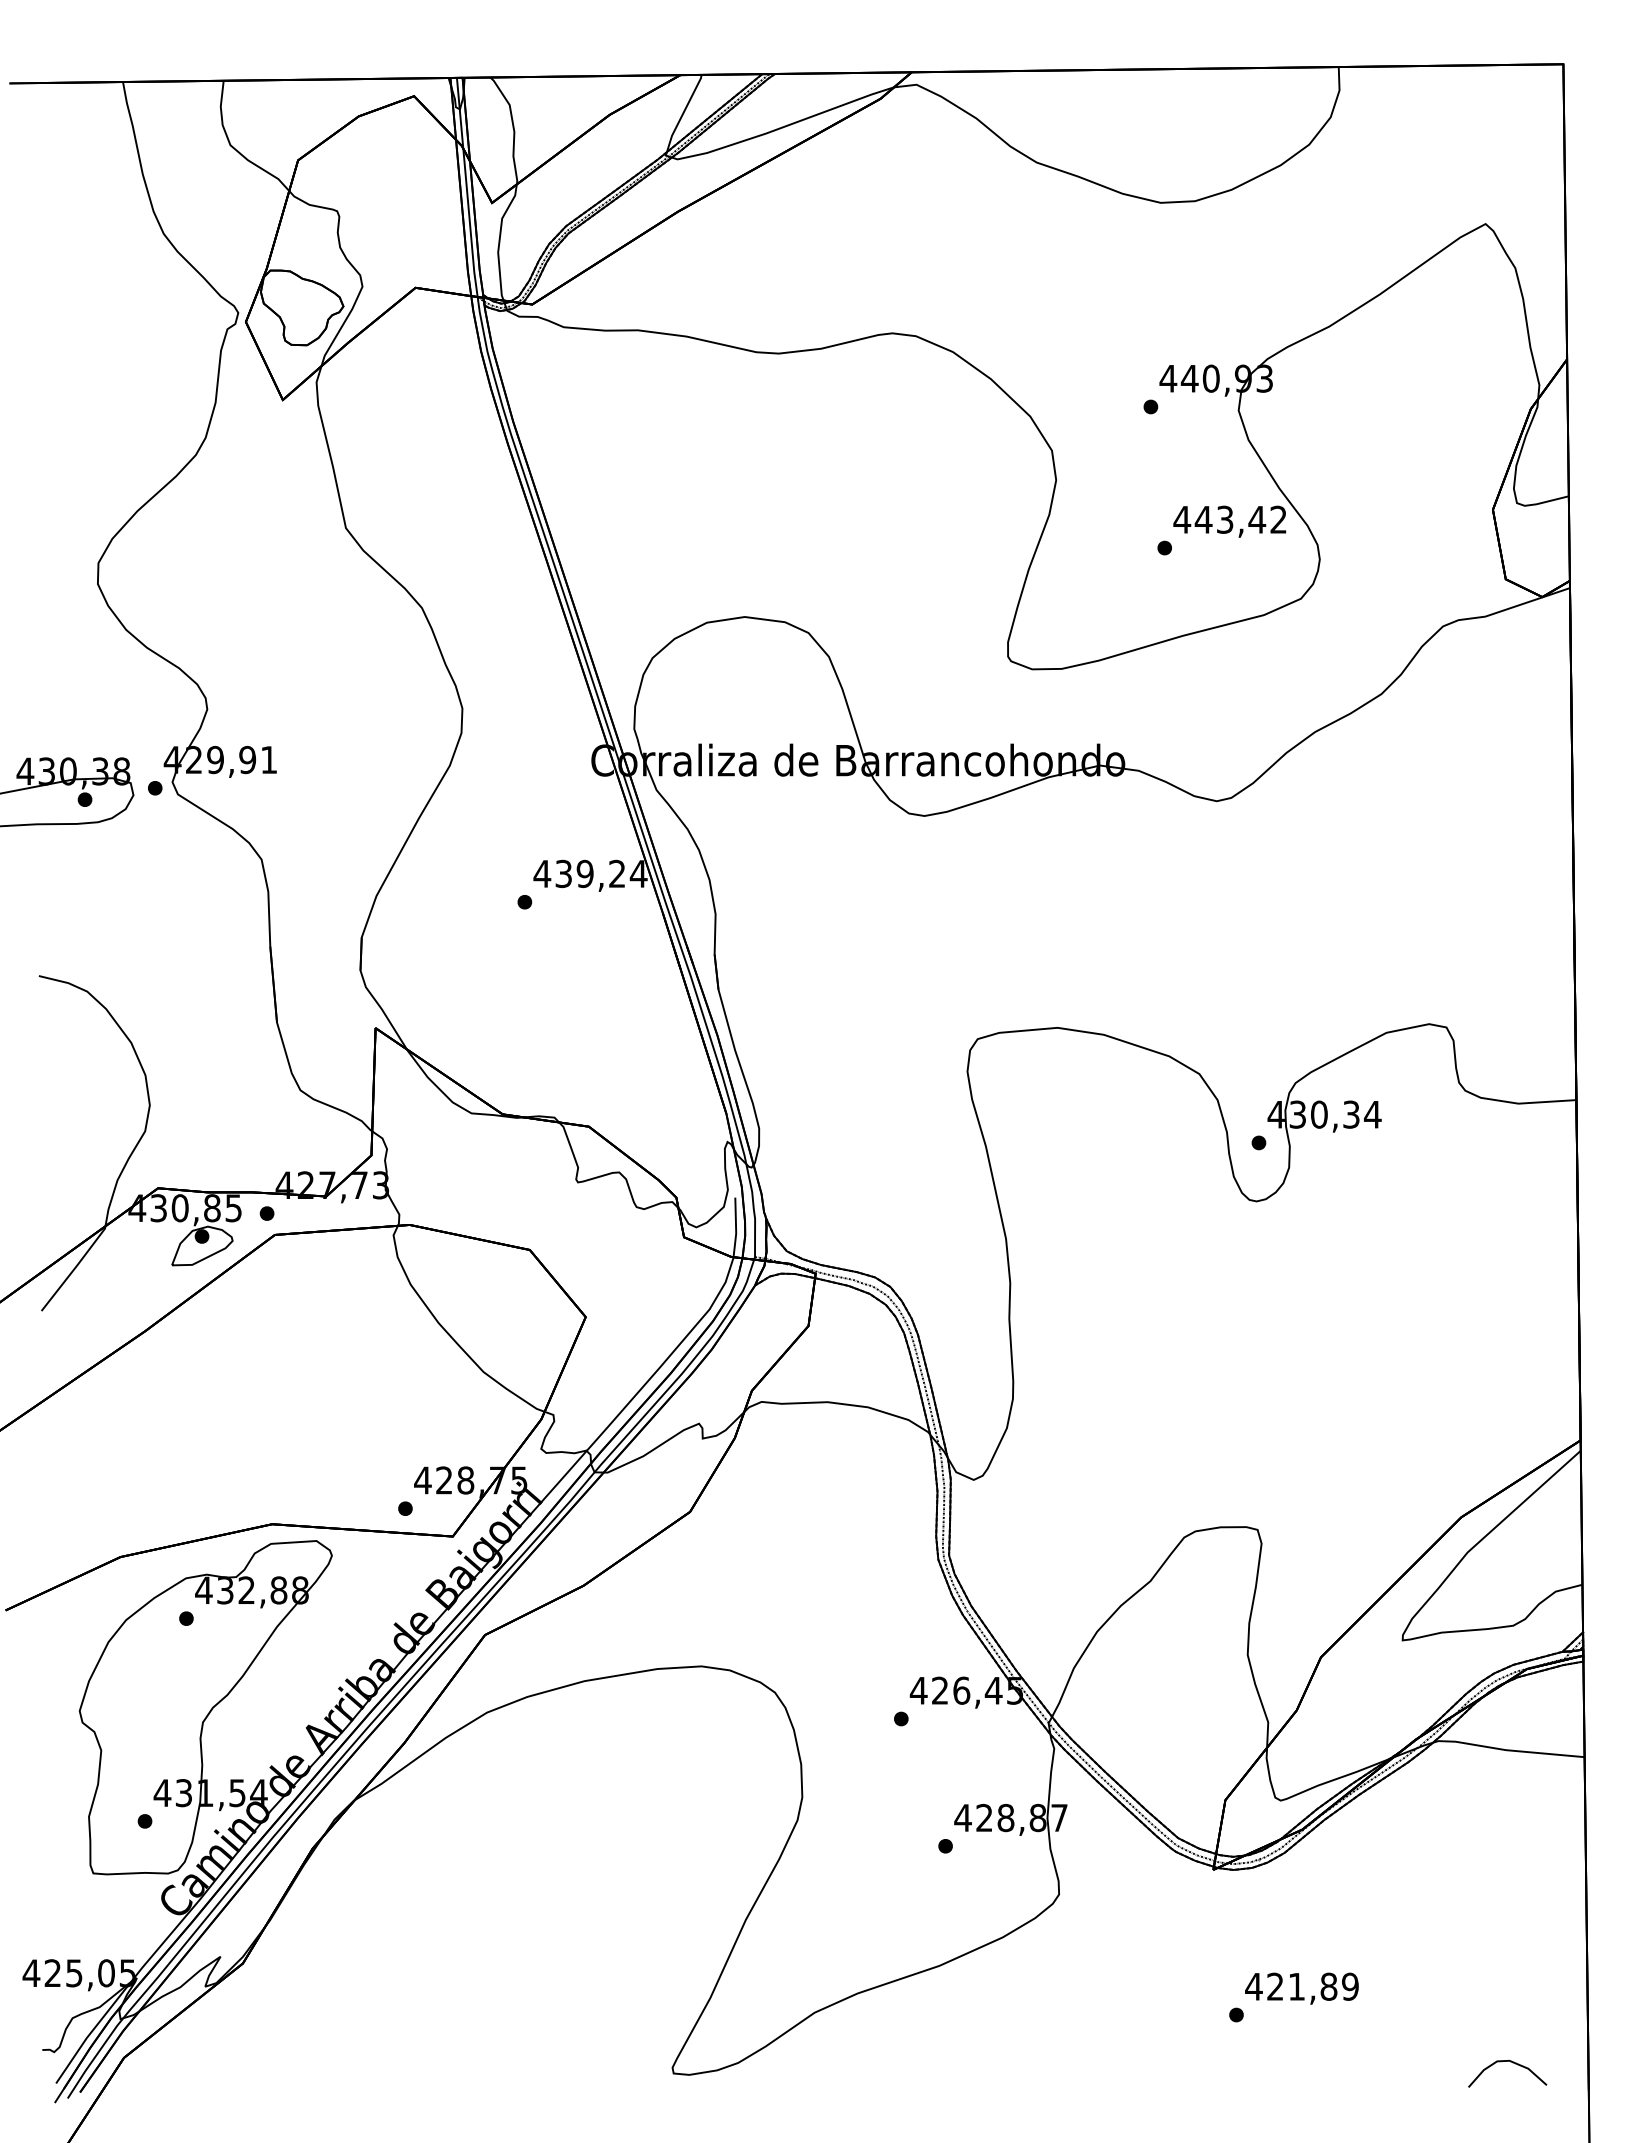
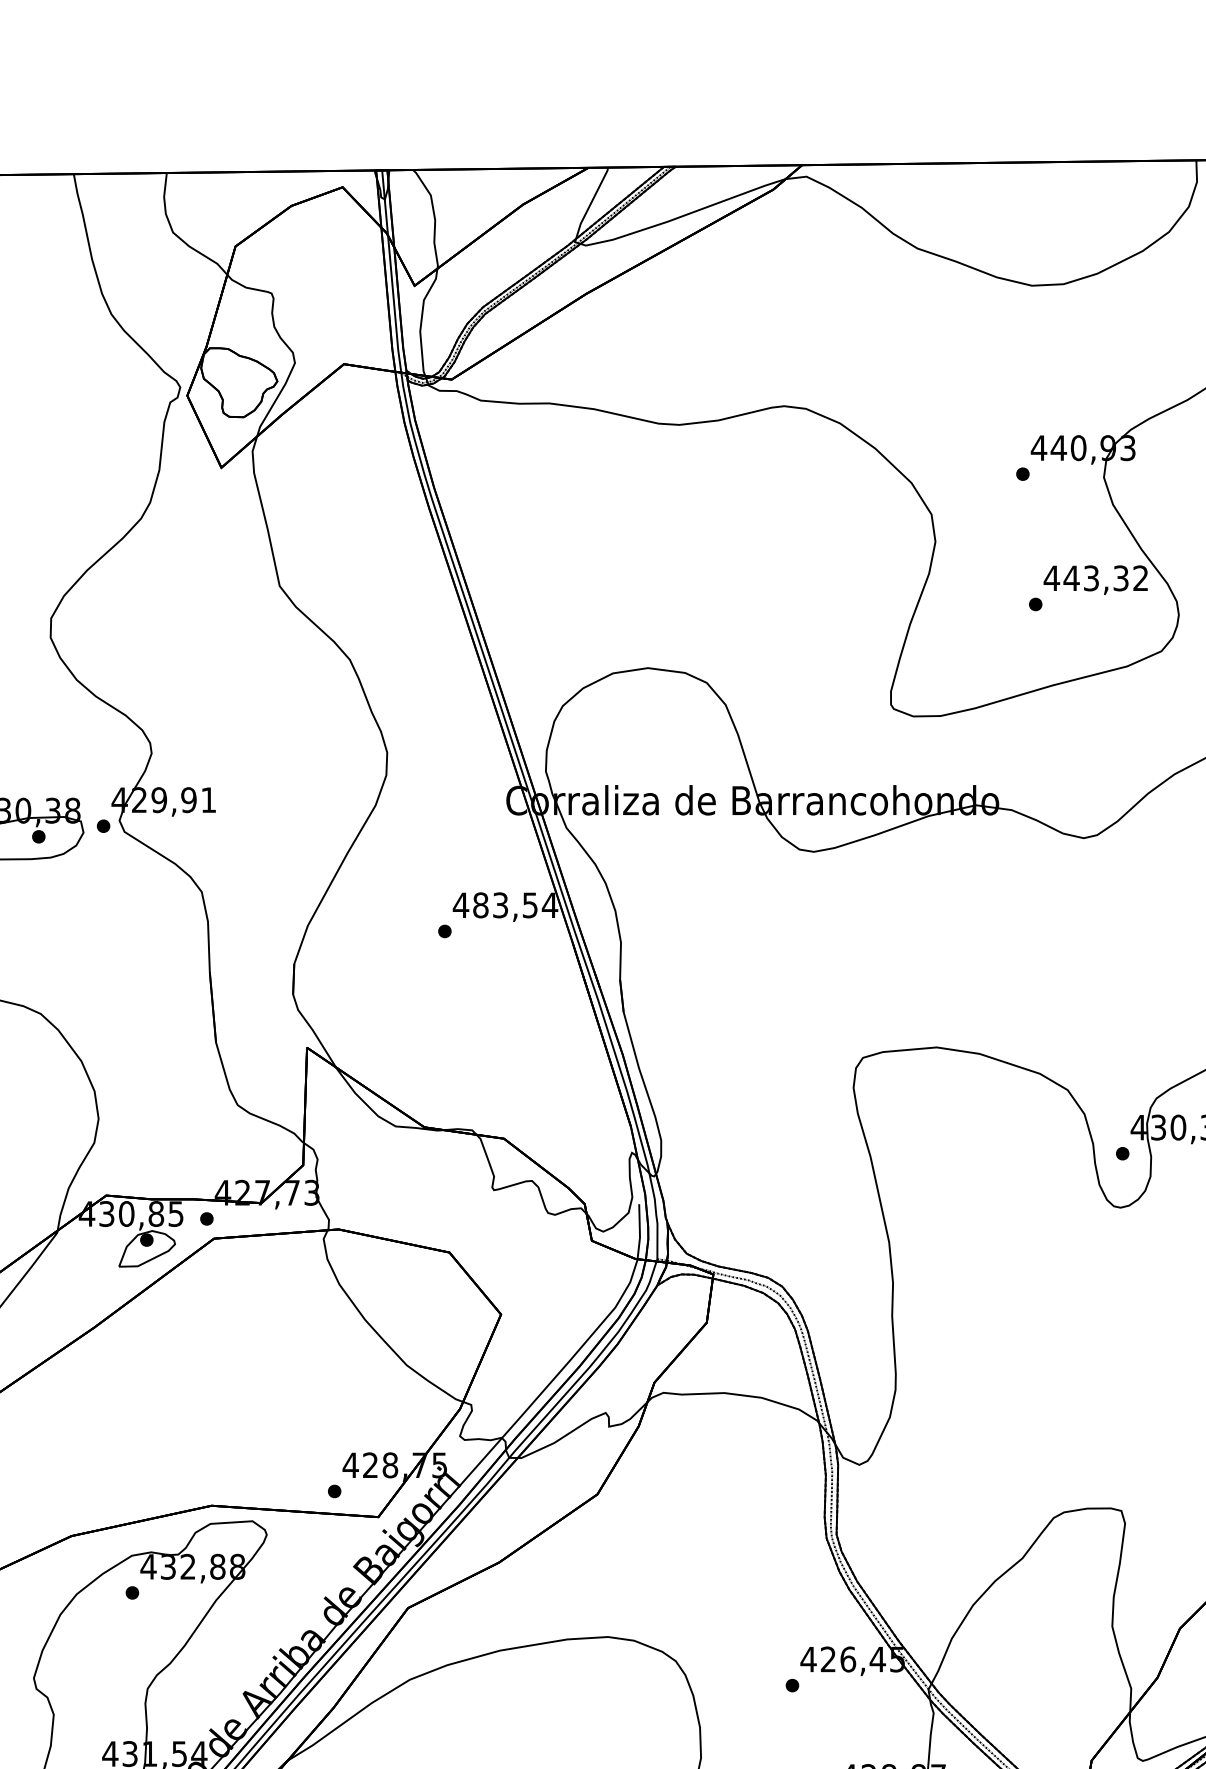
text: (1257, 519) -> (1121, 578), 443,42 -> 443,32
text: (590, 873) -> (505, 904), 439,24 -> 483,54

